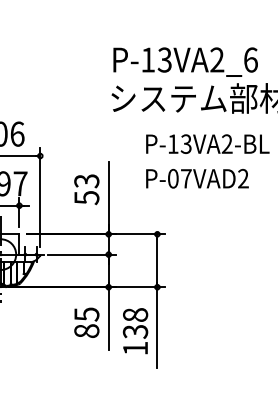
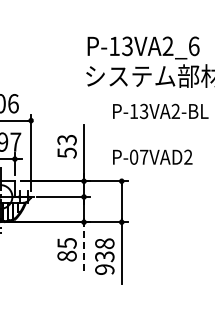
text: (197, 177) -> (152, 156), moved
line: (109, 318) -> (84, 246), solid -> dashed
text: (135, 348) -> (104, 269), 138 -> 938

